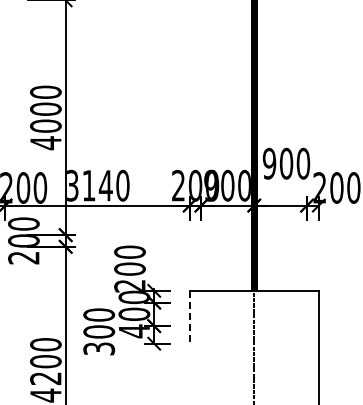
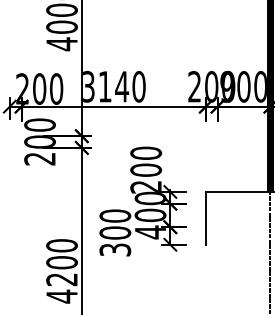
line: (189, 317) -> (205, 218), dashed -> solid

